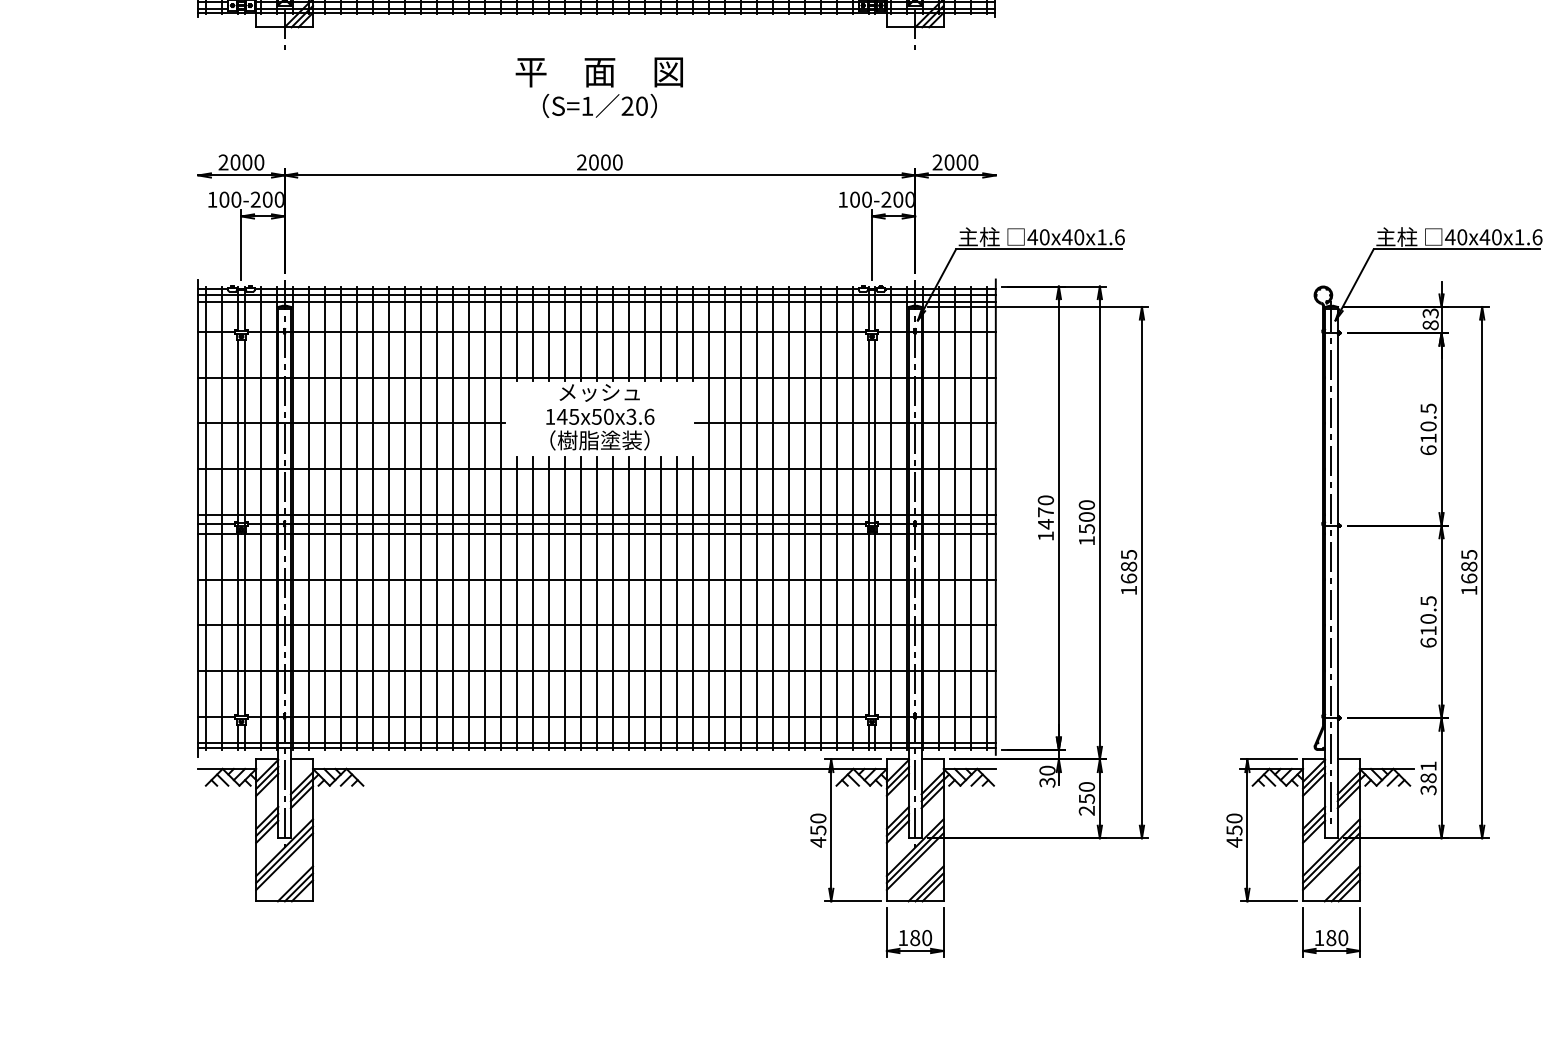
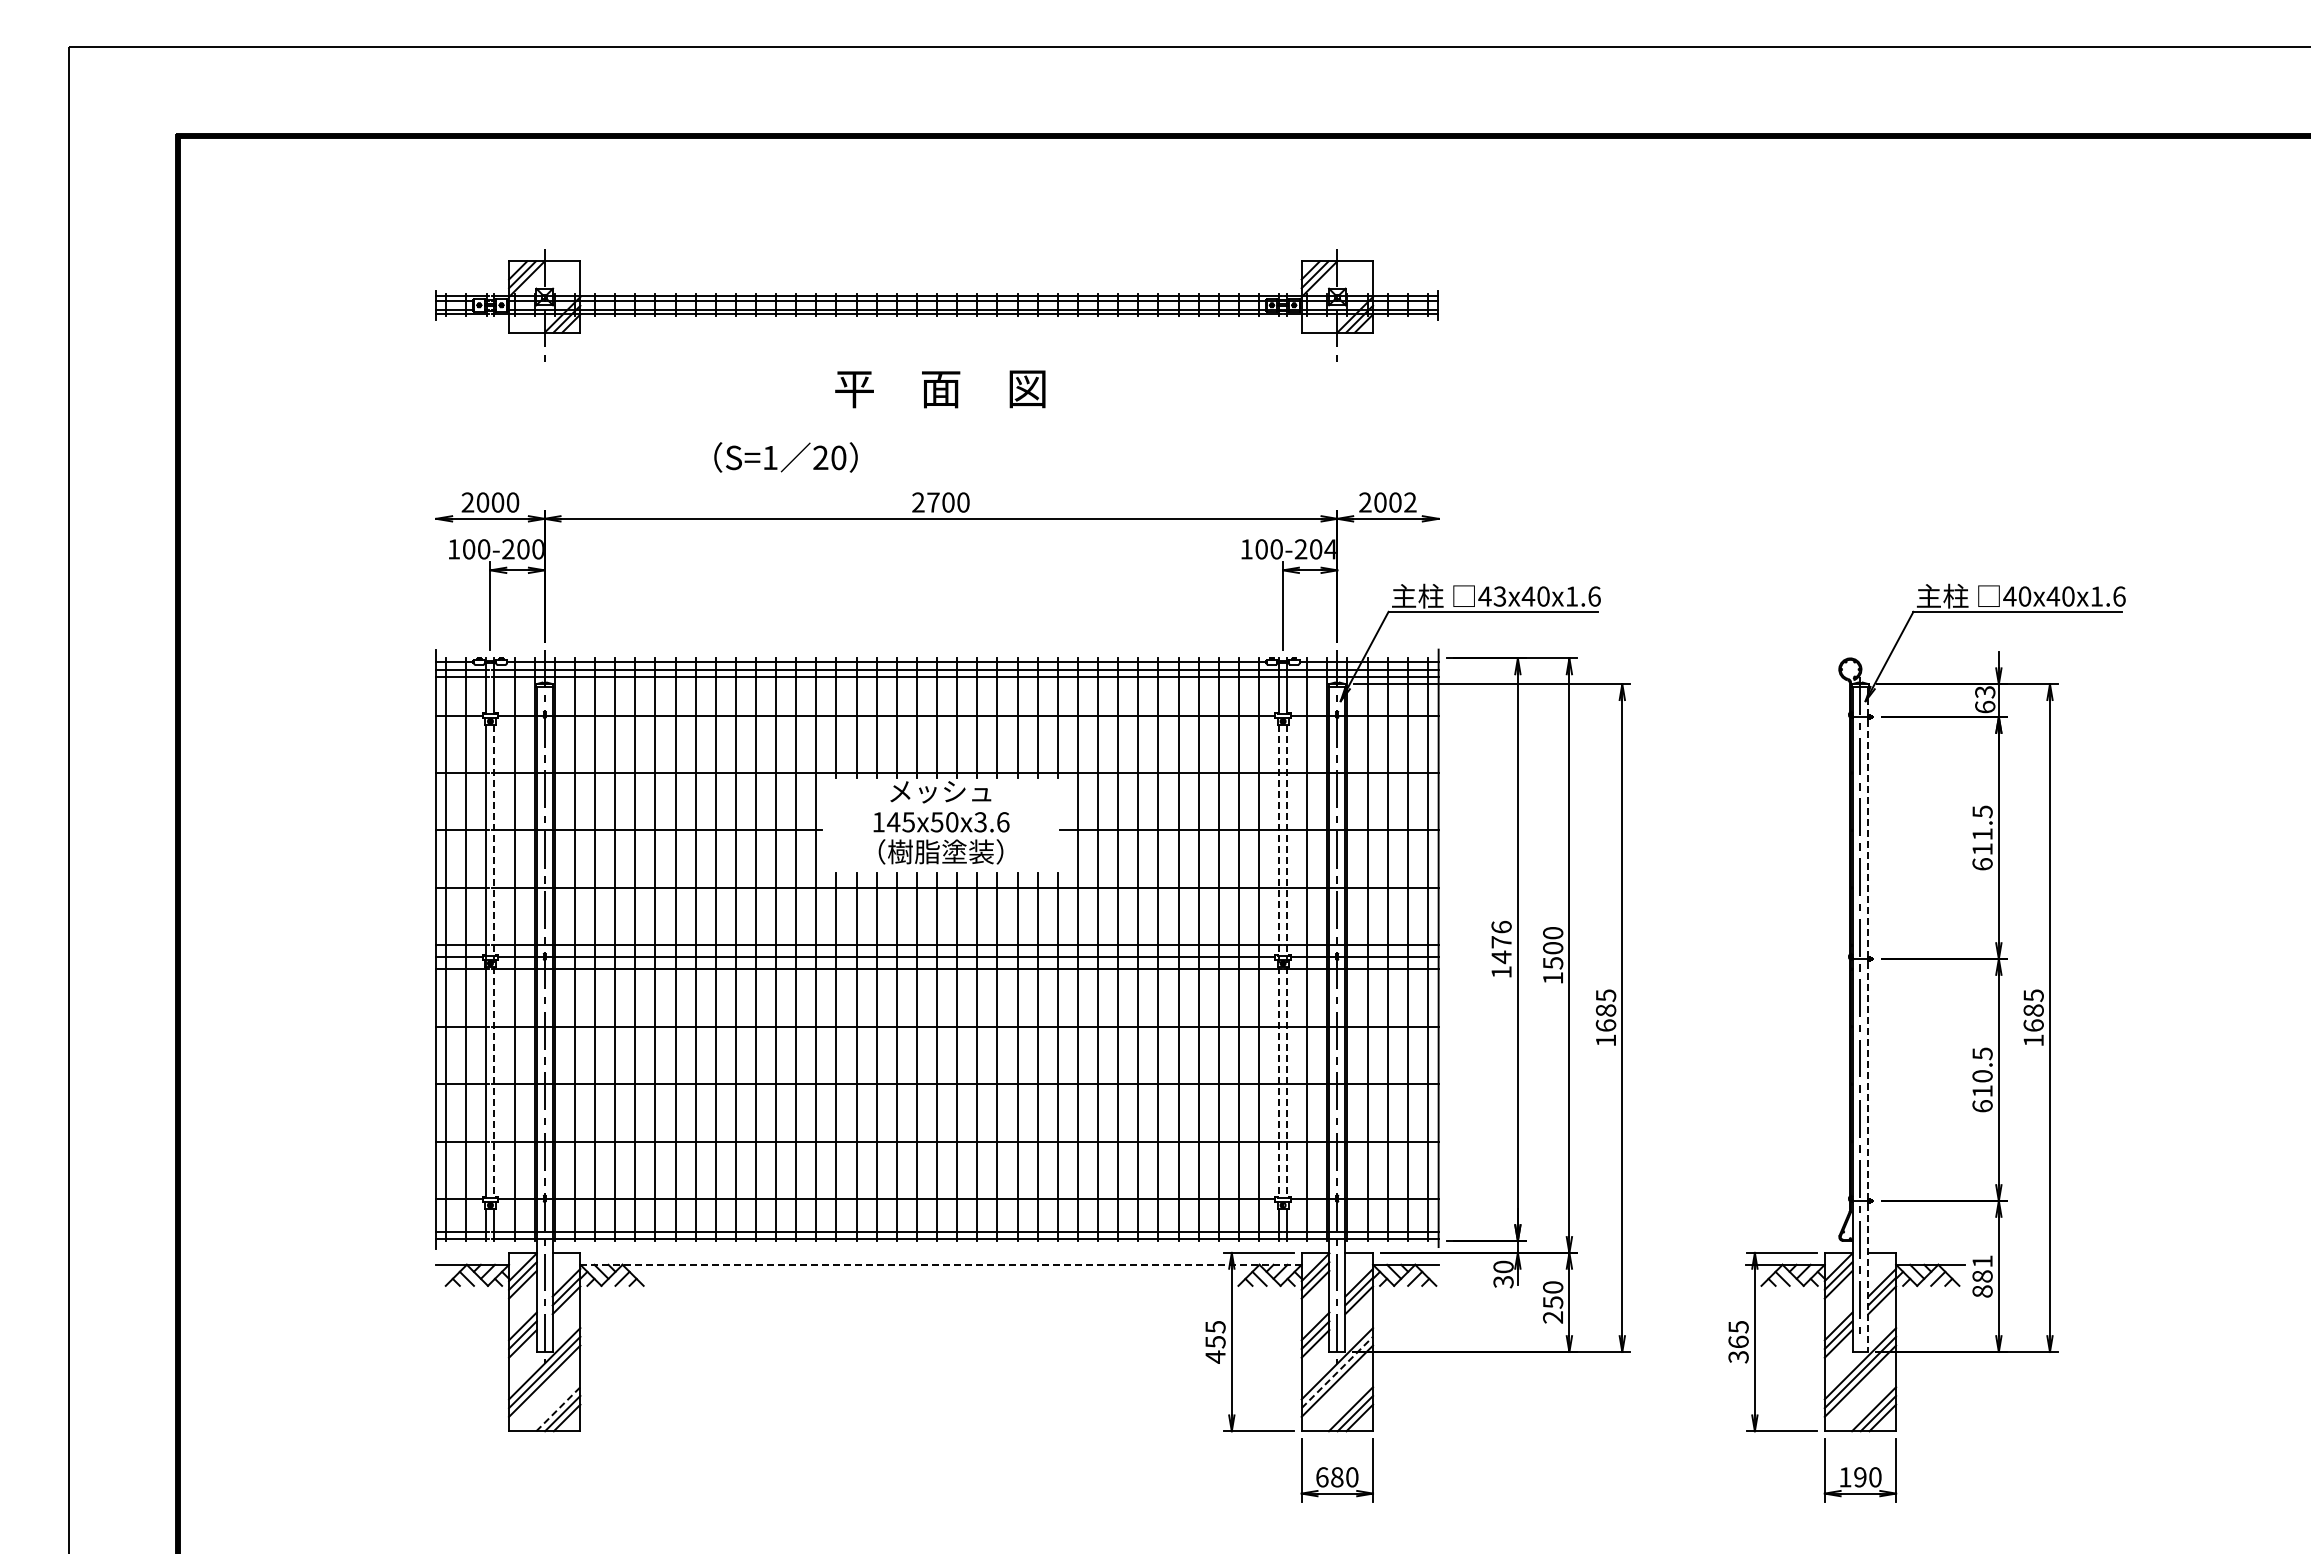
text: (599, 105) -> (785, 457), moved
text: (593, 162) -> (933, 502), 2000 -> 2700
text: (973, 162) -> (1410, 502), 2000 -> 2002
text: (908, 199) -> (1329, 549), 100-200 -> 100-204
text: (1044, 237) -> (1499, 596), 40x40x1.6 -> 43x40x1.6
text: (1430, 324) -> (1985, 706), 83 -> 63
text: (1428, 426) -> (1982, 834), 610.5 -> 611.5
text: (1045, 499) -> (1501, 926), 1470 -> 1476
line: (244, 527) -> (494, 961), solid -> dashed
line: (869, 527) -> (1279, 961), solid -> dashed
line: (875, 527) -> (1287, 961), solid -> dashed
line: (1337, 573) -> (1868, 1019), solid -> dashed
line: (600, 768) -> (941, 1264), solid -> dashed
text: (1428, 790) -> (1982, 1291), 381 -> 881
text: (818, 818) -> (1215, 1327), 450 -> 455
text: (1234, 830) -> (1738, 1342), 450 -> 365
line: (915, 854) -> (1337, 1372), solid -> dashed
line: (295, 883) -> (558, 1408), solid -> dashed
text: (903, 938) -> (1322, 1477), 180 -> 680
text: (1331, 938) -> (1860, 1477), 180 -> 190

